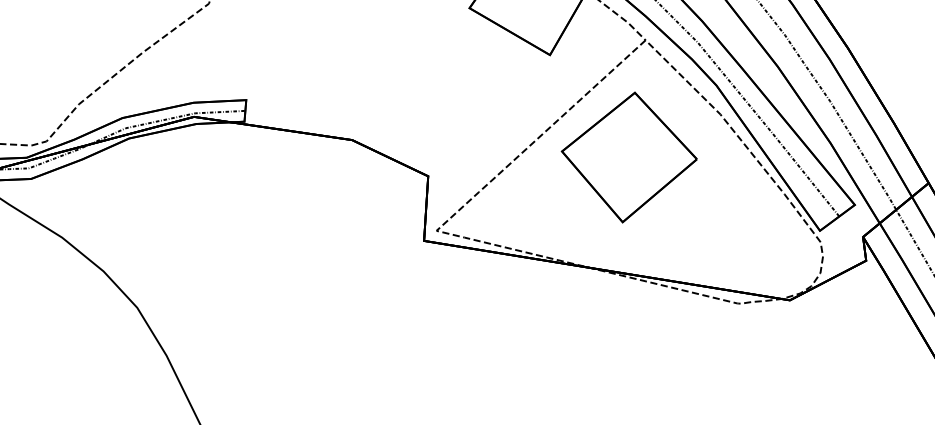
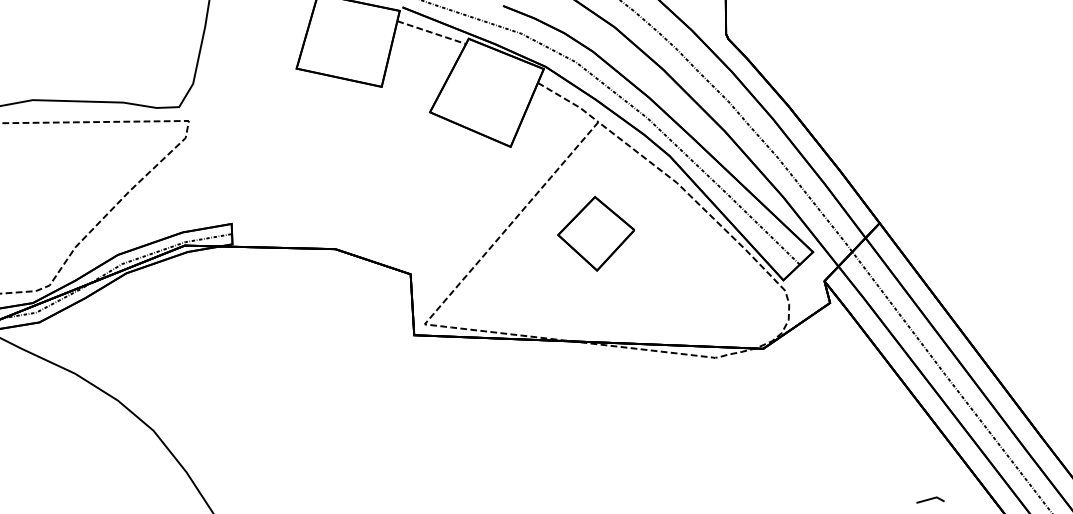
part: (628, 157) -> (595, 233), size x0.6

